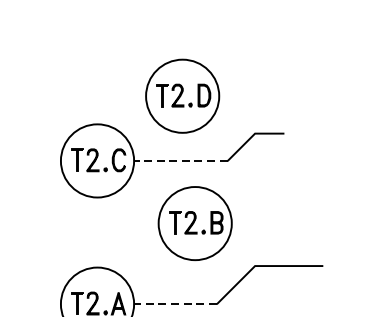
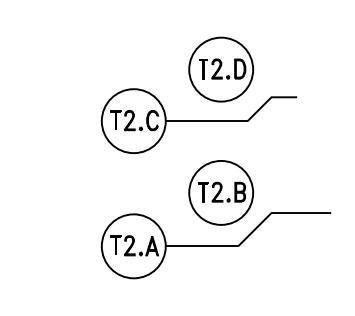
part: (182, 96) -> (221, 69), moved
line: (180, 161) -> (206, 121), dashed -> solid
part: (195, 223) -> (221, 192), moved
line: (174, 304) -> (201, 246), dashed -> solid

